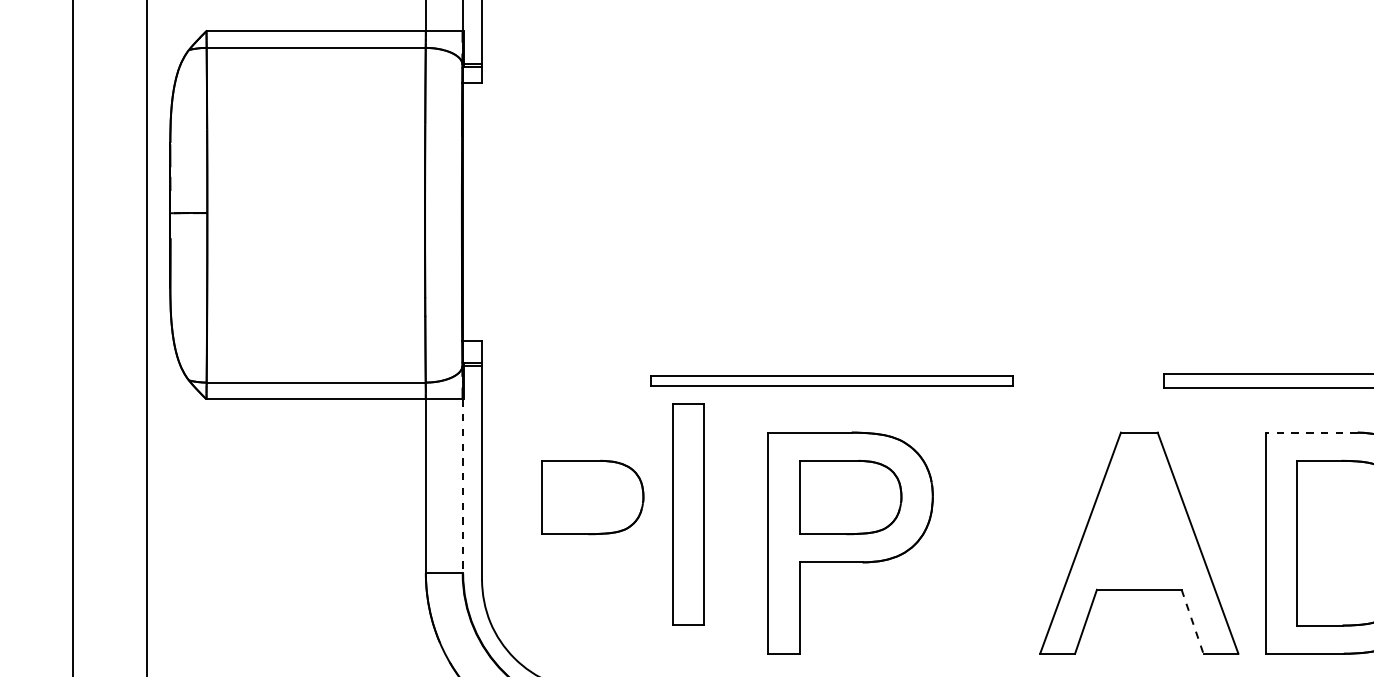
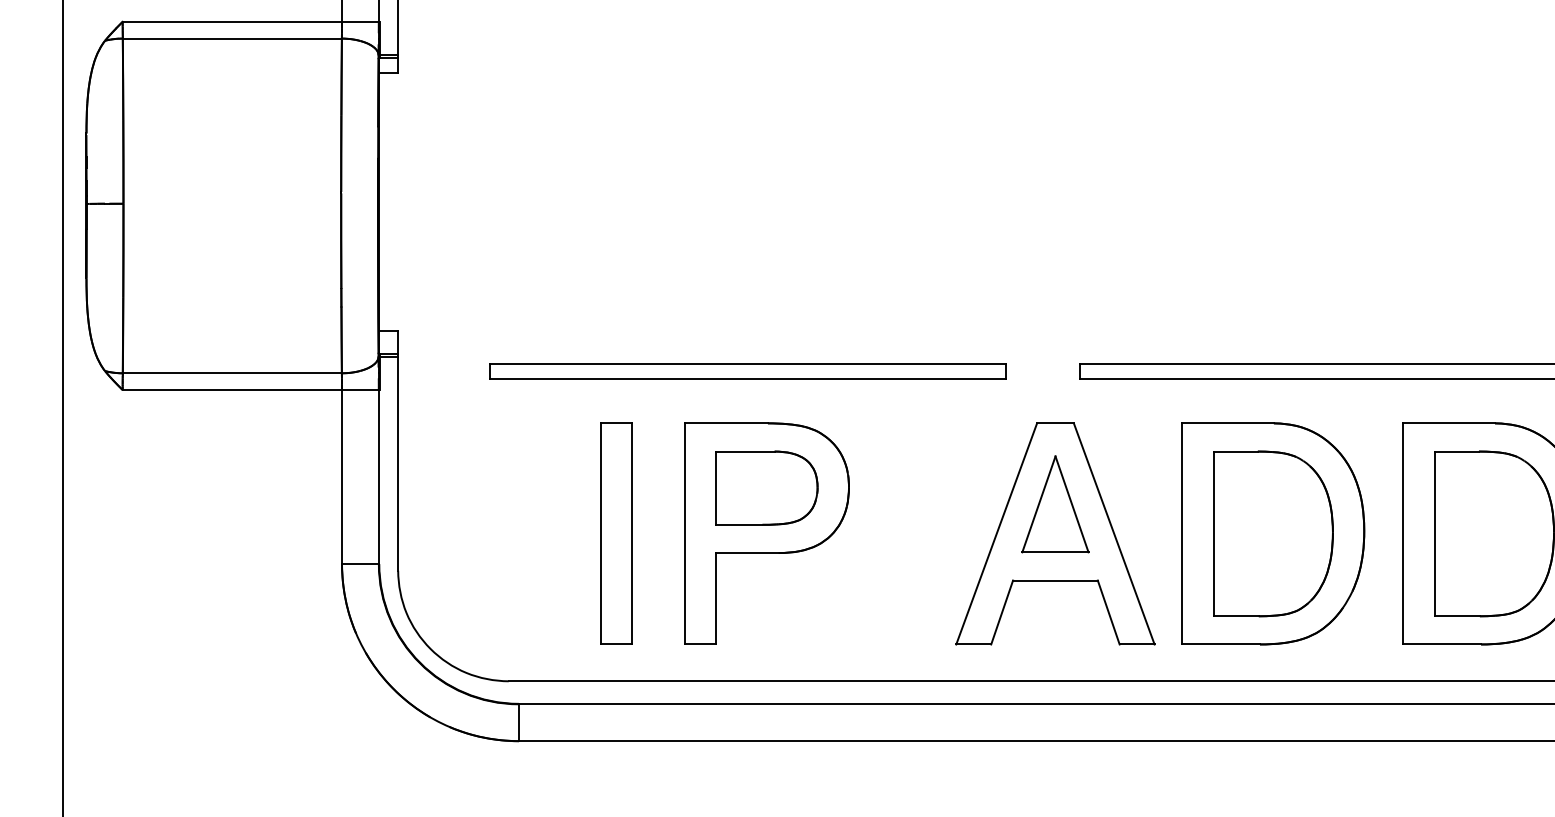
part: (831, 380) -> (747, 371), size x1.43
line: (1312, 432) -> (1228, 423), dashed -> solid
line: (462, 486) -> (378, 477), dashed -> solid
part: (592, 496) -> (508, 487), removed
part: (688, 513) -> (616, 533), moved
part: (1139, 513) -> (1055, 504), added
line: (1192, 621) -> (1108, 612), dashed -> solid

